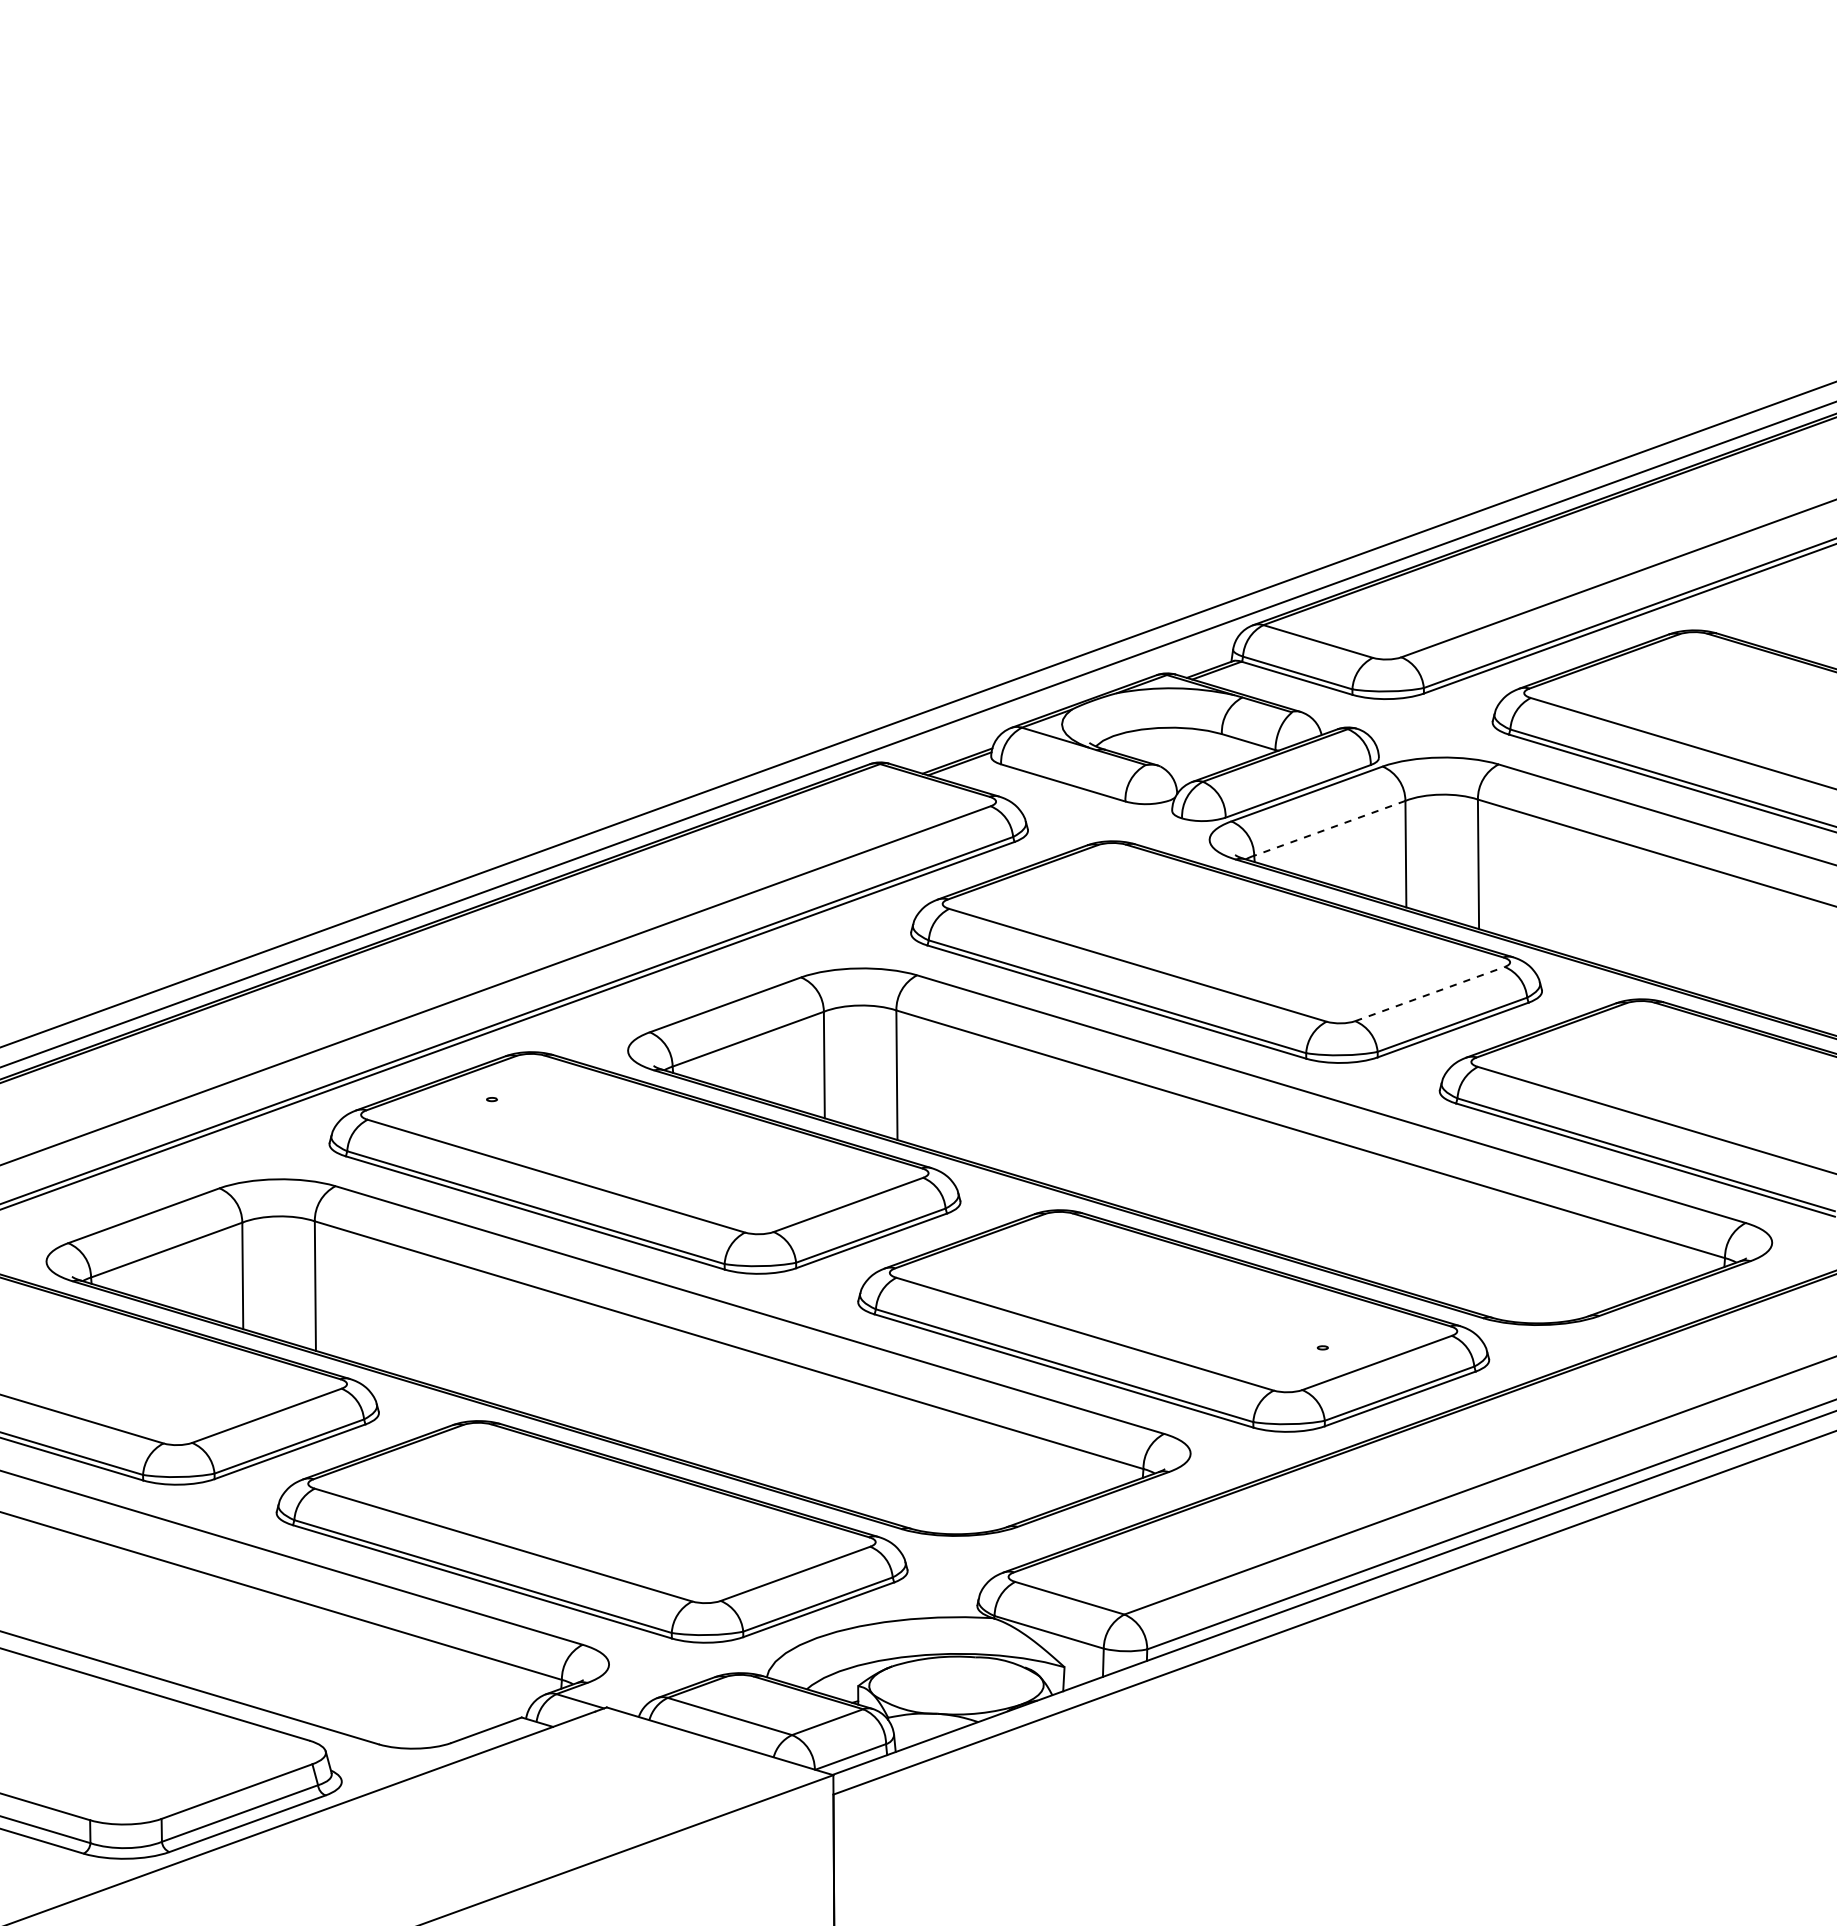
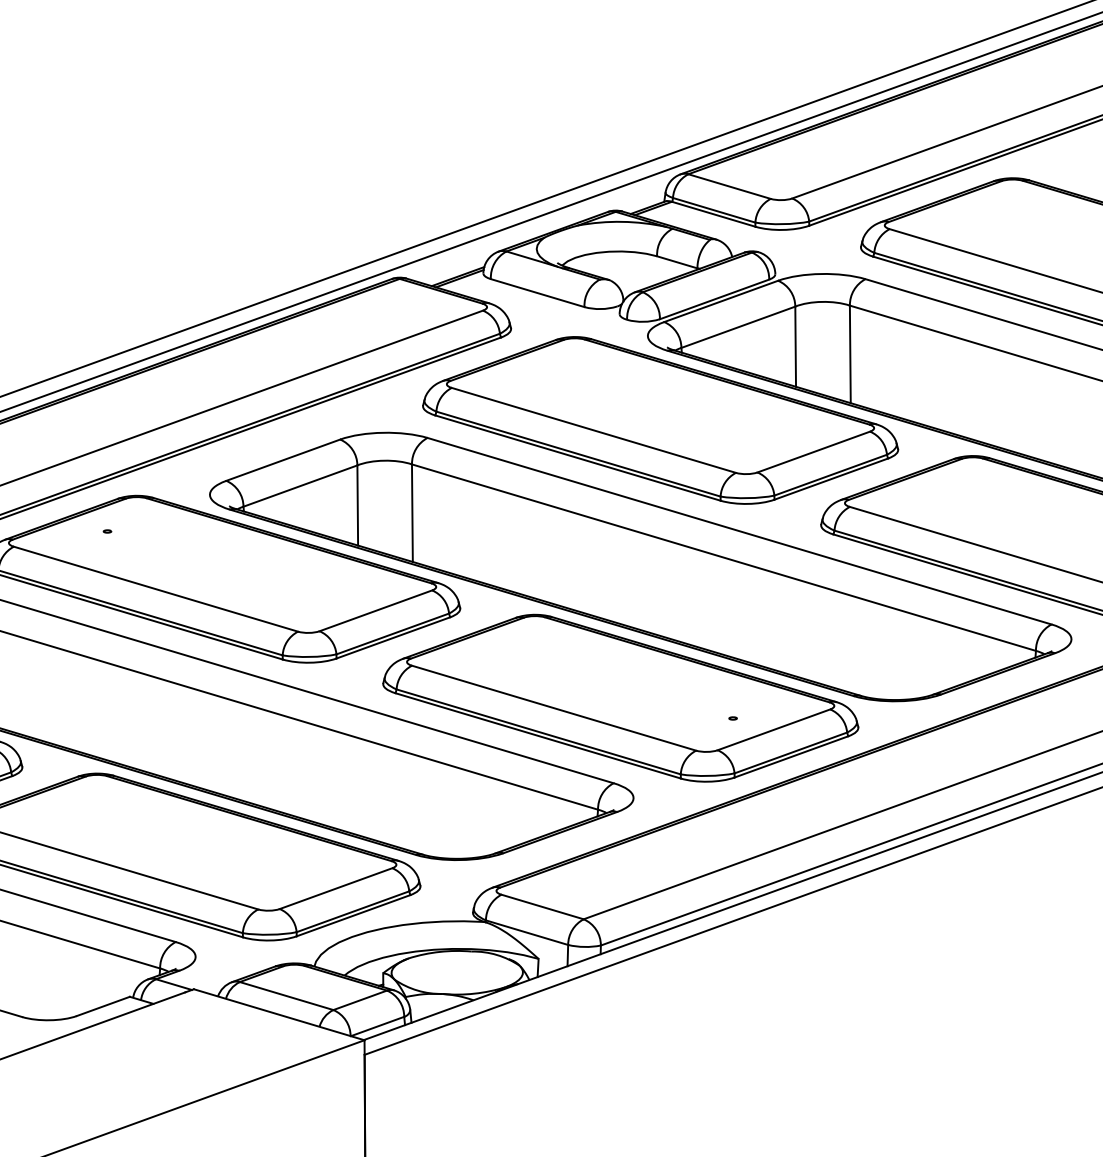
line: (1329, 828) -> (738, 327), dashed -> solid
line: (1429, 994) -> (813, 452), dashed -> solid

